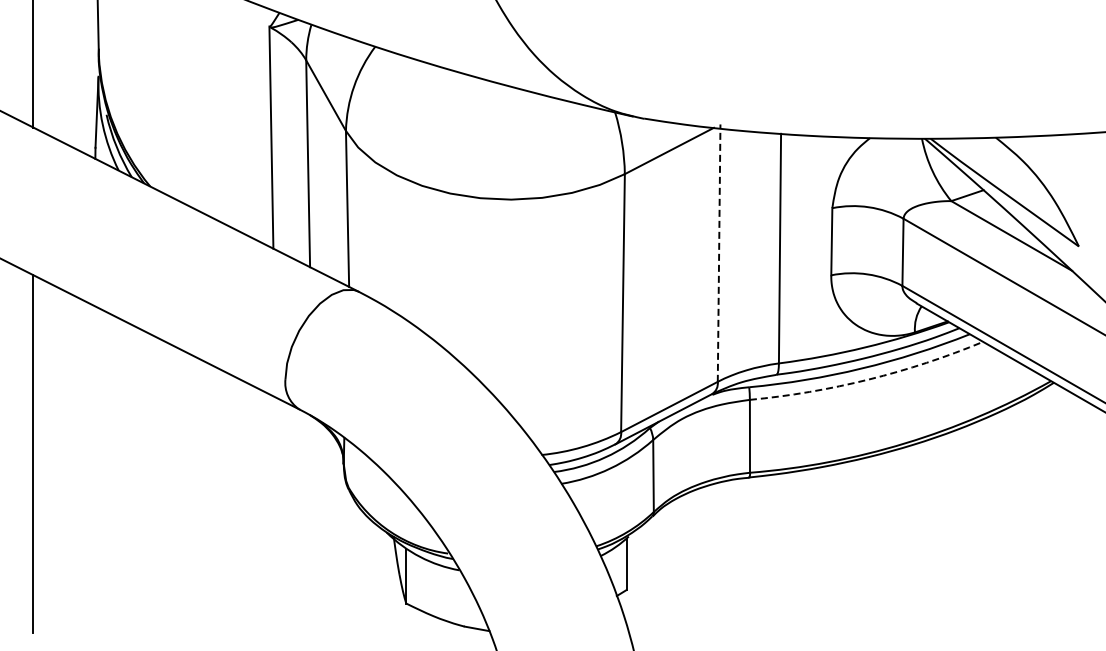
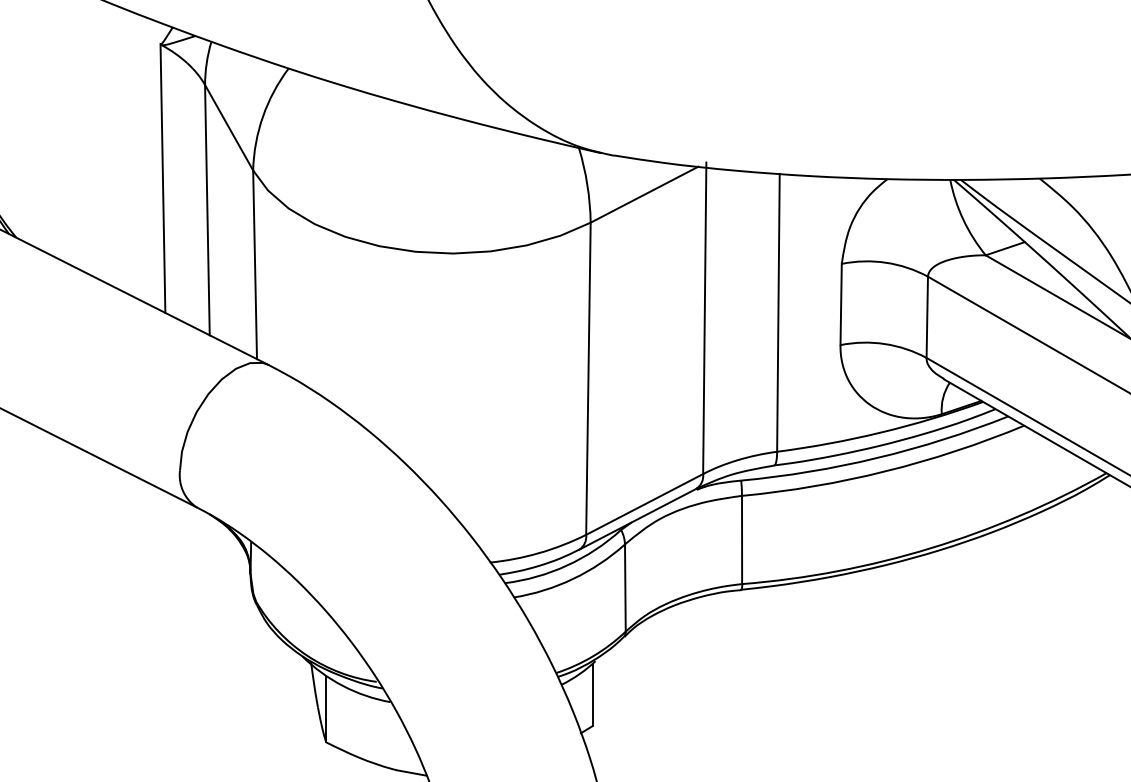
line: (719, 253) -> (705, 318), dashed -> solid
arc: (868, 379) -> (885, 471), dashed -> solid

